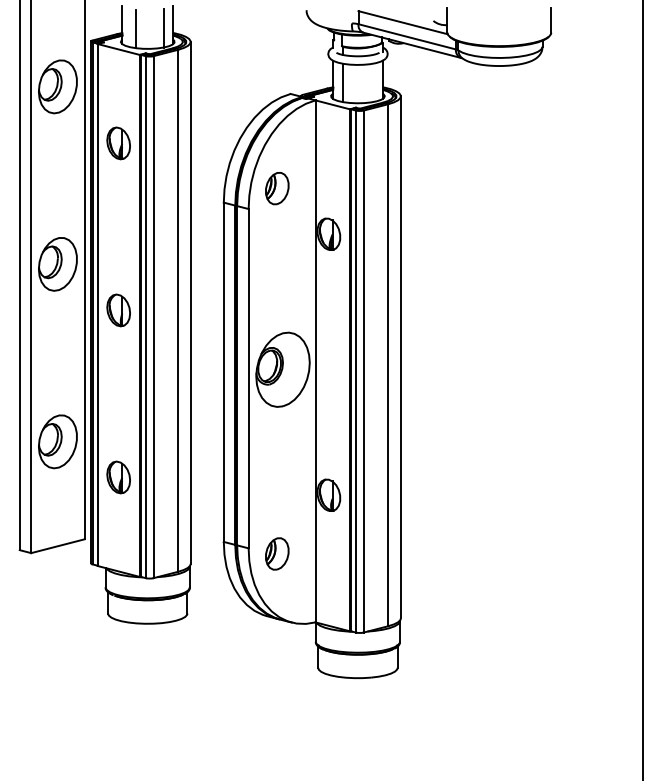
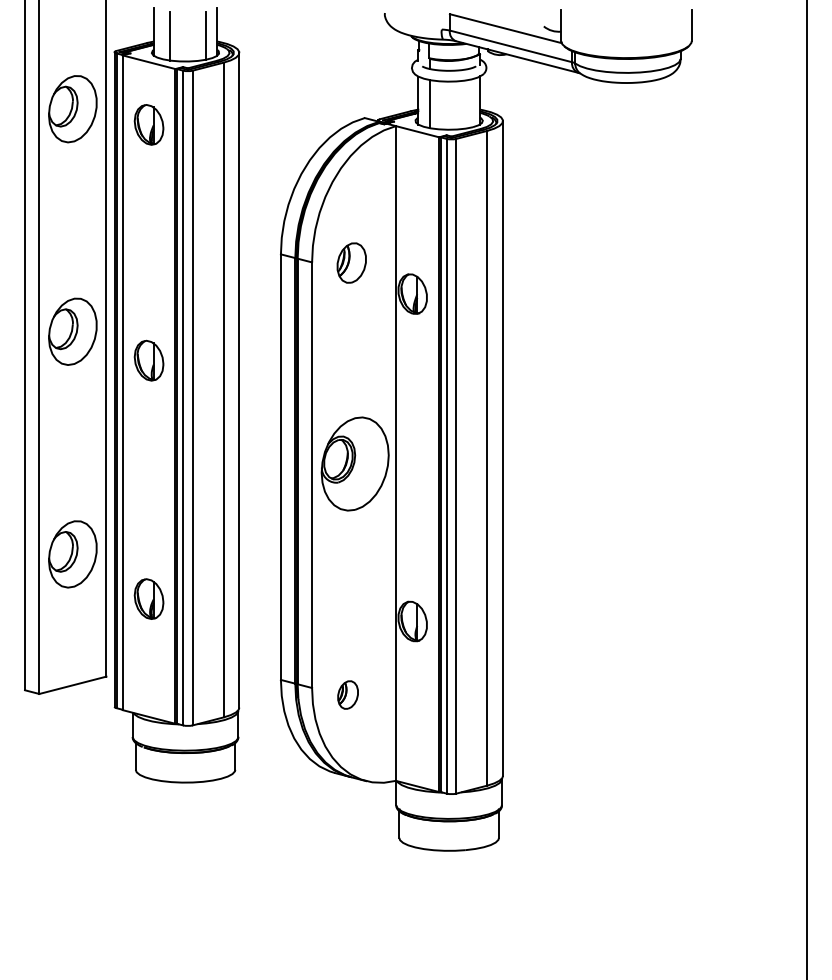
part: (118, 143) -> (148, 124), moved
part: (277, 188) -> (352, 262), moved
part: (118, 310) -> (148, 360), moved
part: (277, 553) -> (348, 694), size x0.7

